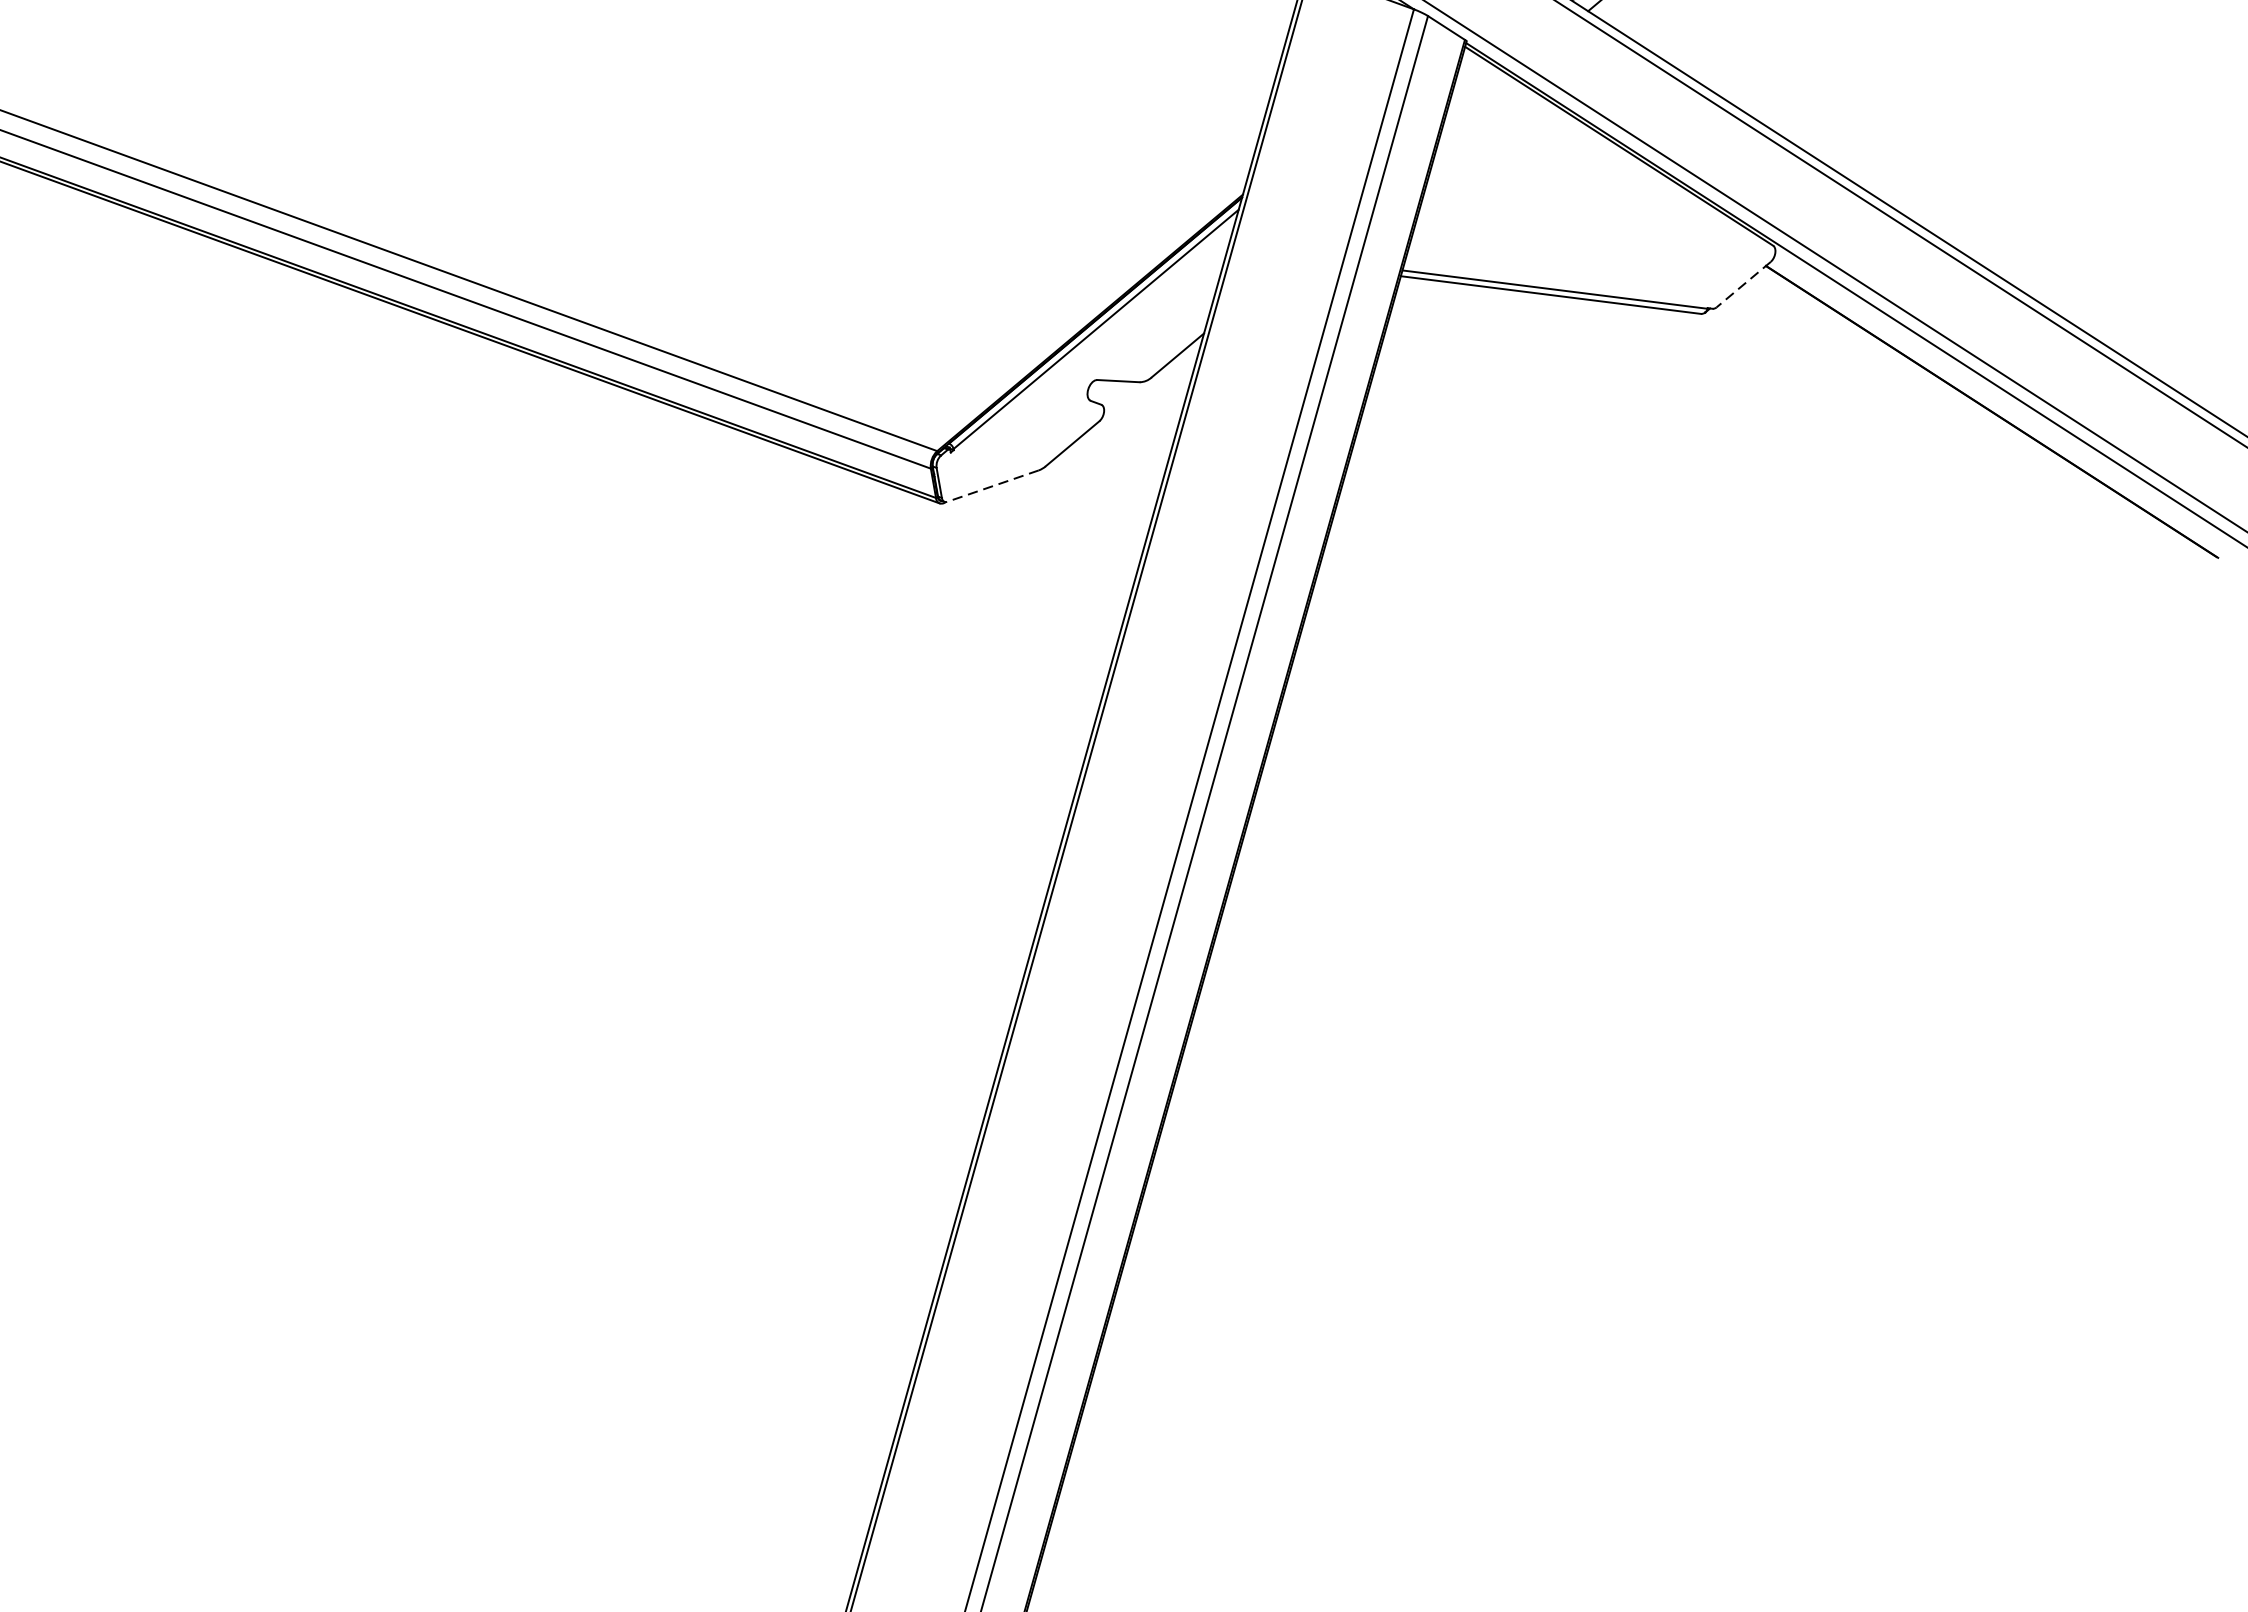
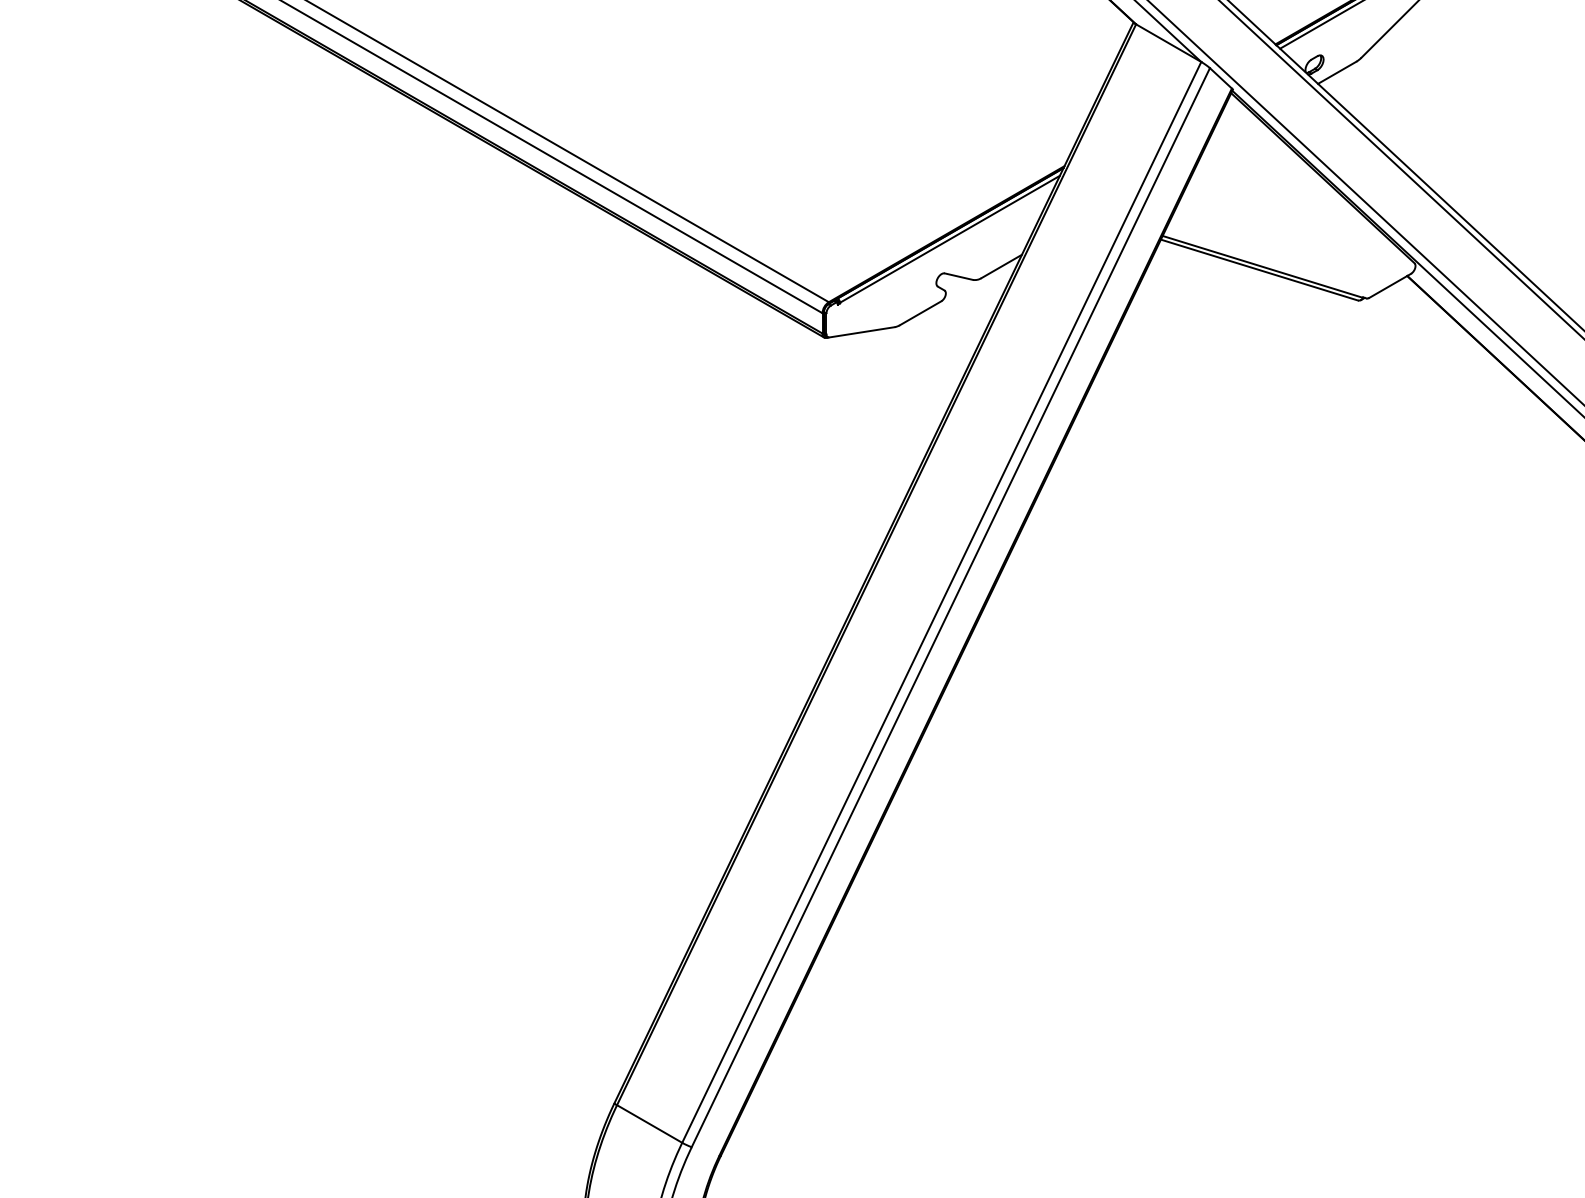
line: (1742, 285) -> (1389, 286), dashed -> solid
line: (992, 486) -> (861, 332), dashed -> solid

